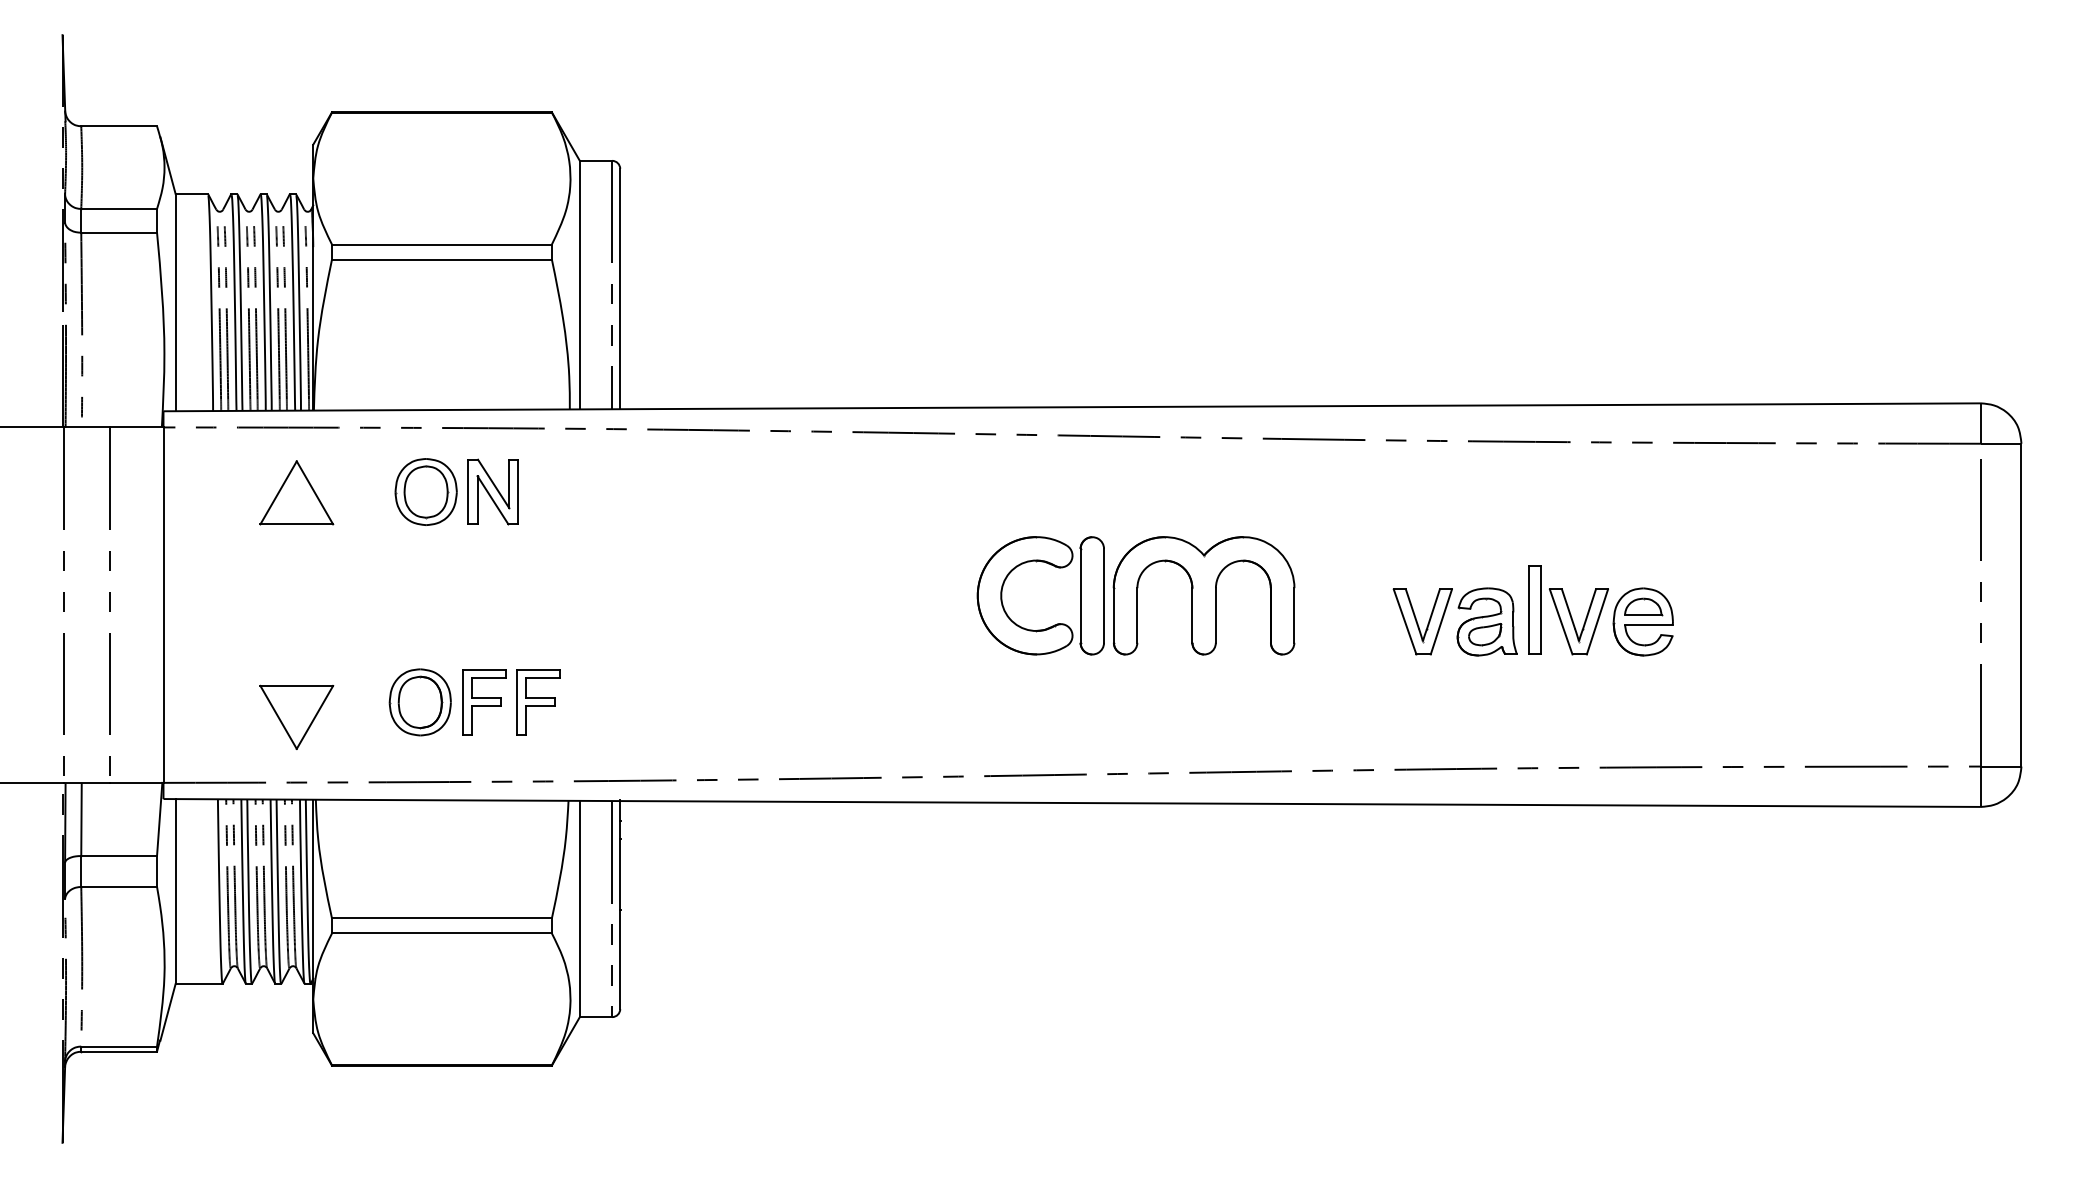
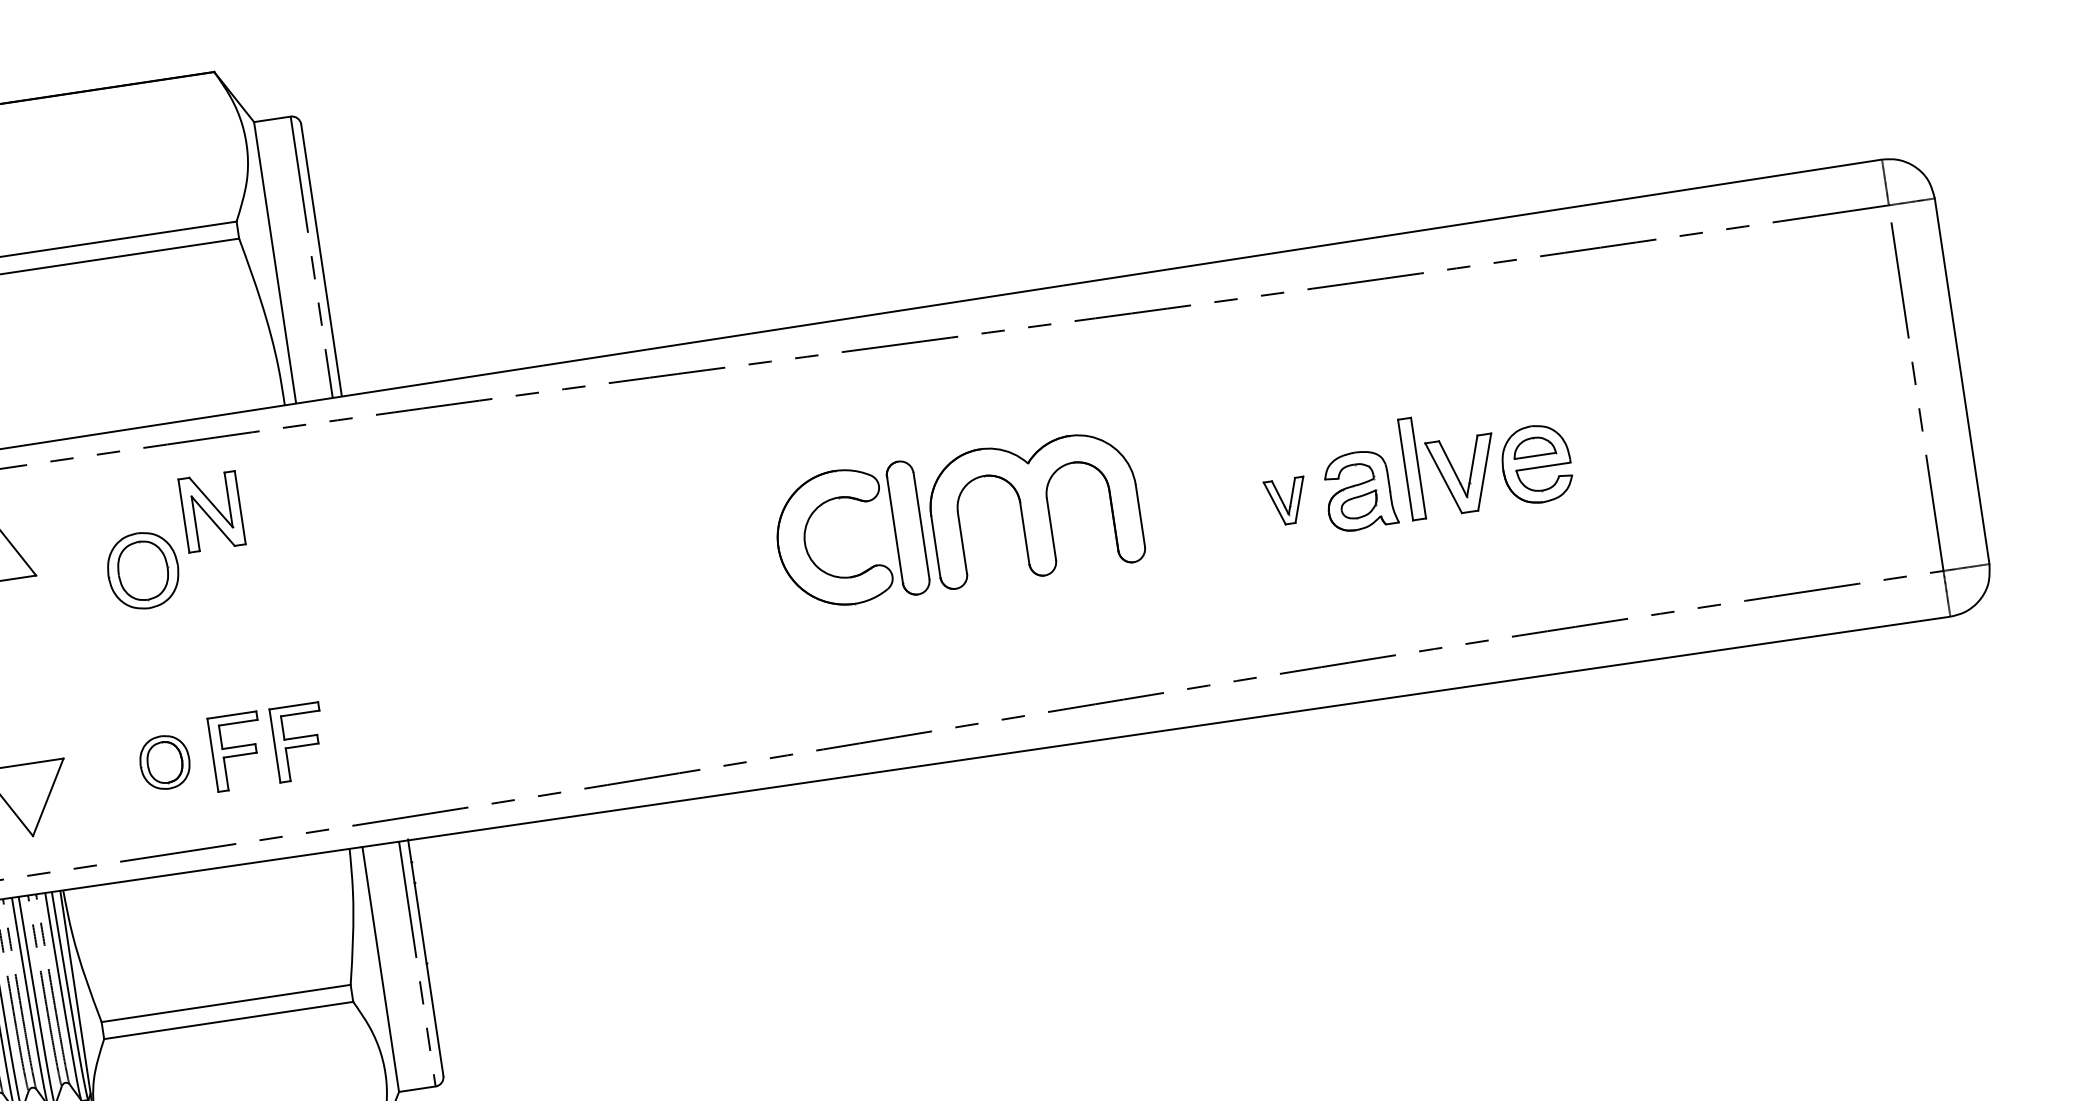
part: (425, 491) -> (142, 570), moved
part: (1422, 621) -> (1286, 501), size x0.6
part: (419, 702) -> (164, 762), size x0.7

